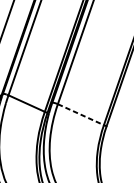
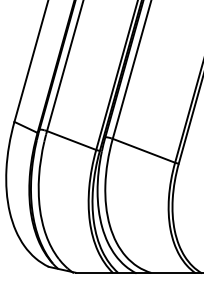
line: (81, 114) -> (144, 150), dashed -> solid

